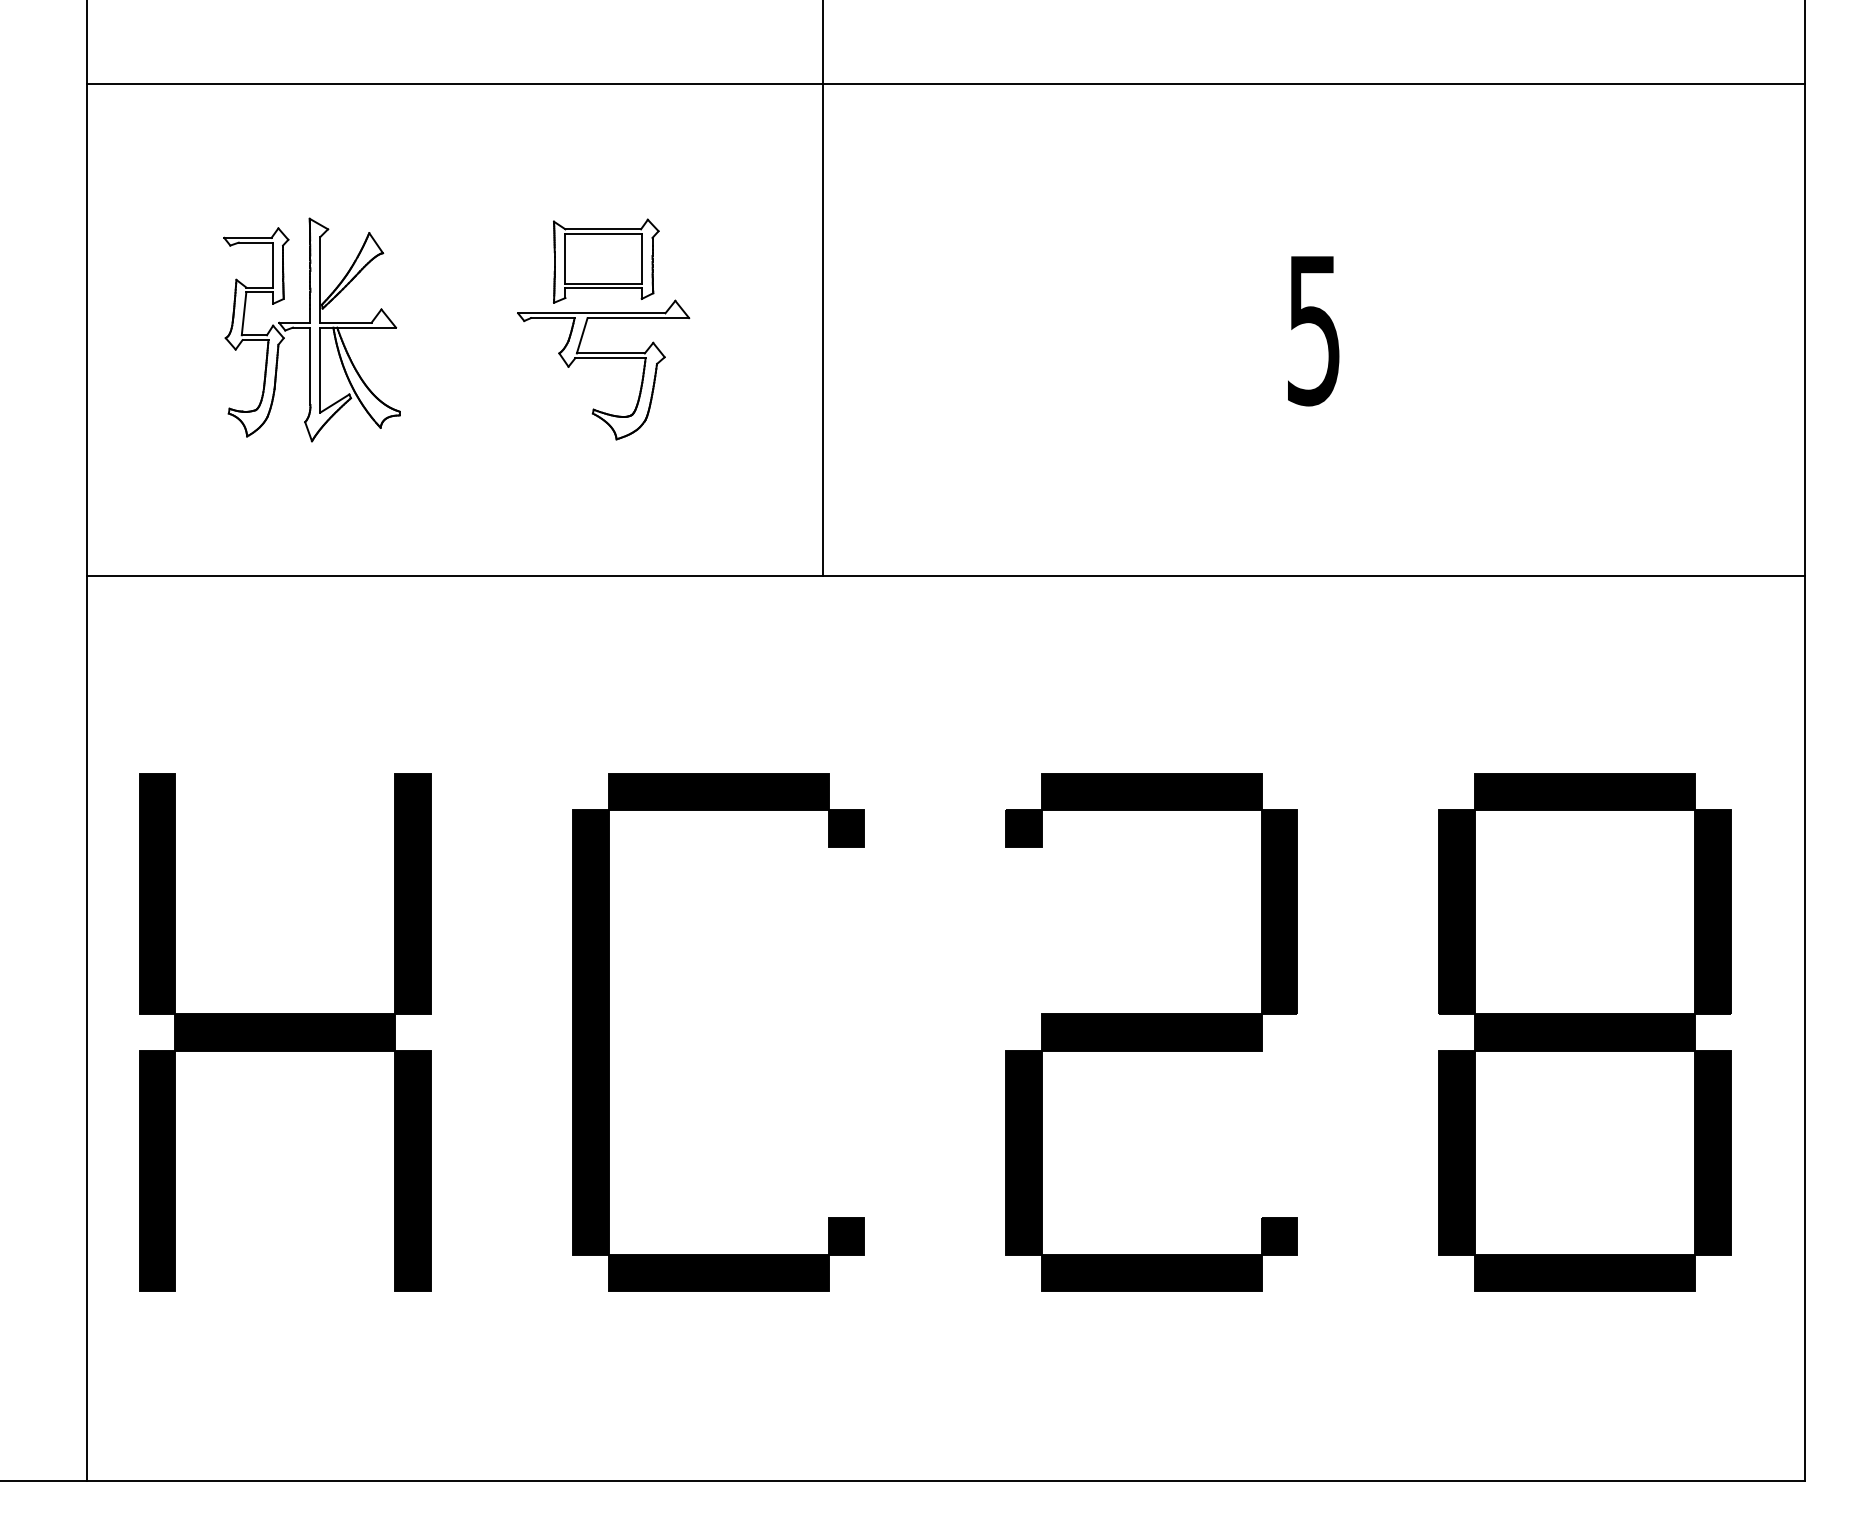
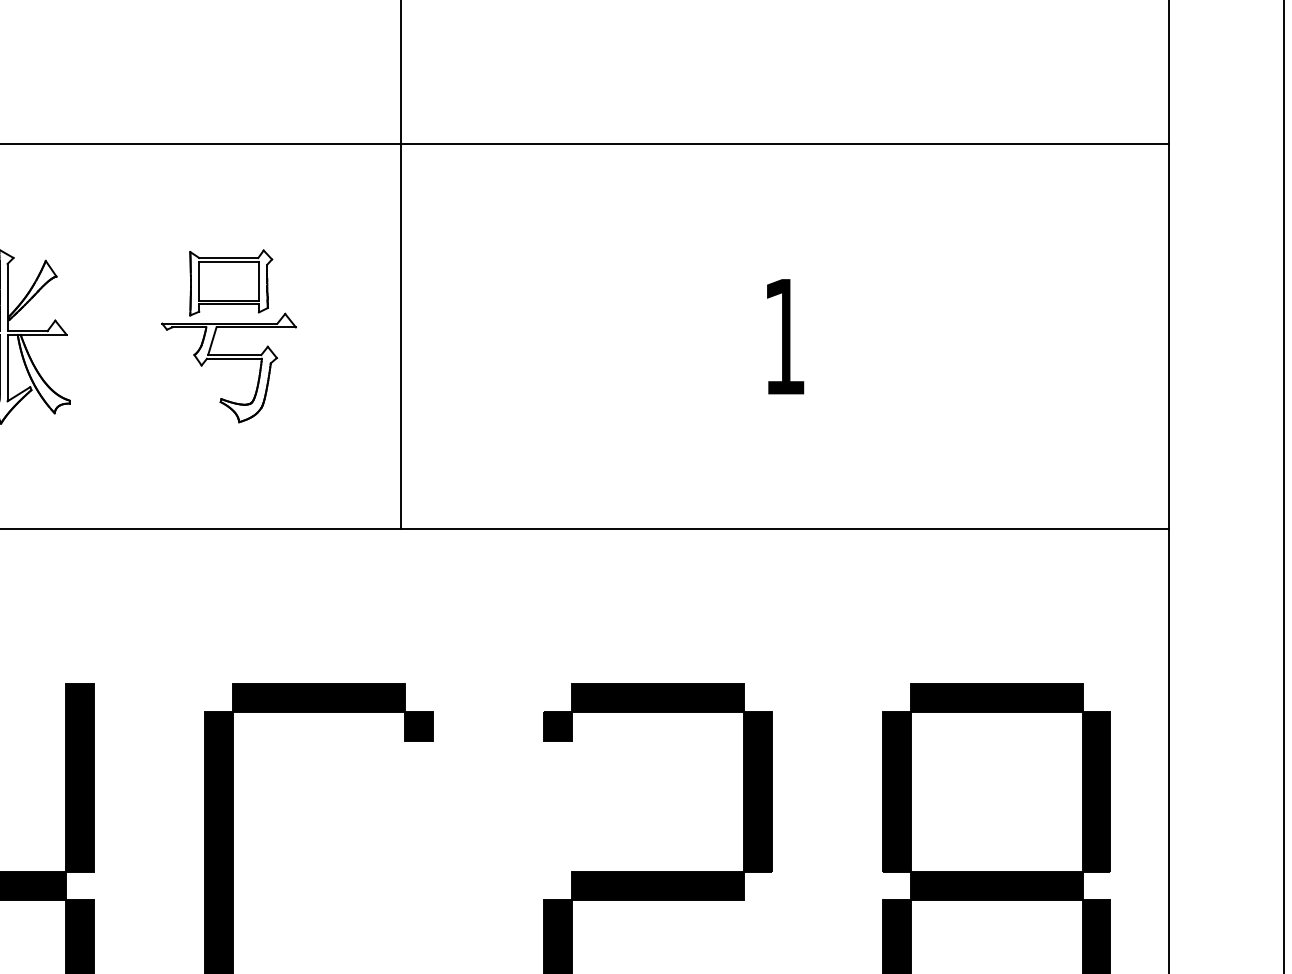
text: (1313, 331) -> (784, 337), 5 -> 1

